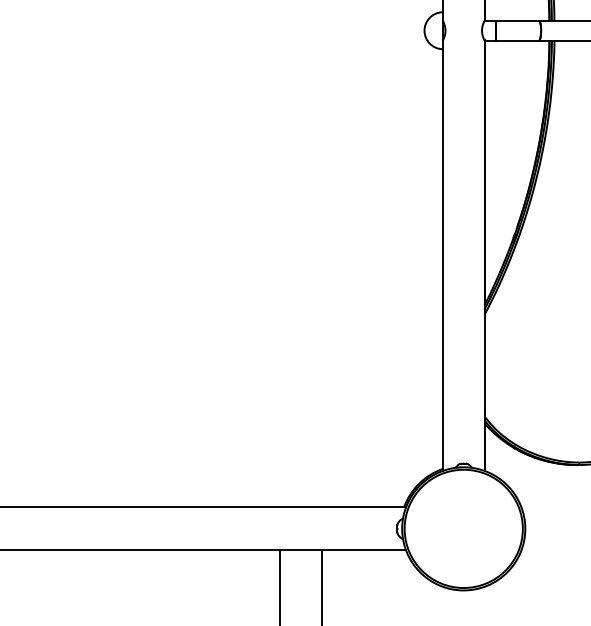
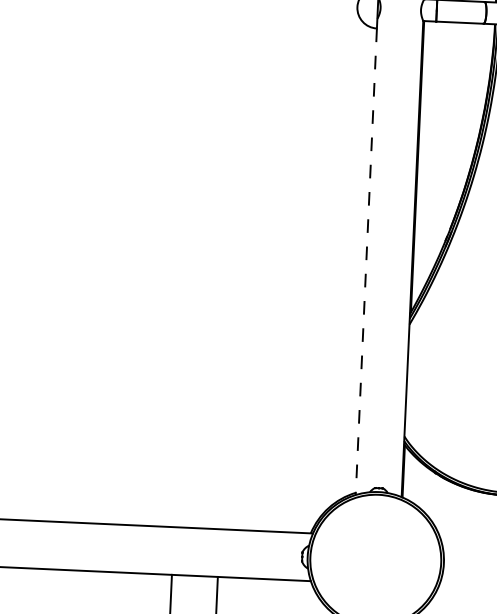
line: (443, 260) -> (366, 262), solid -> dashed

